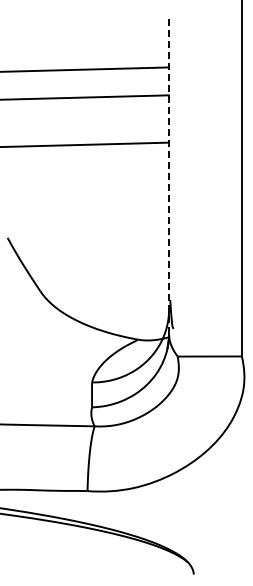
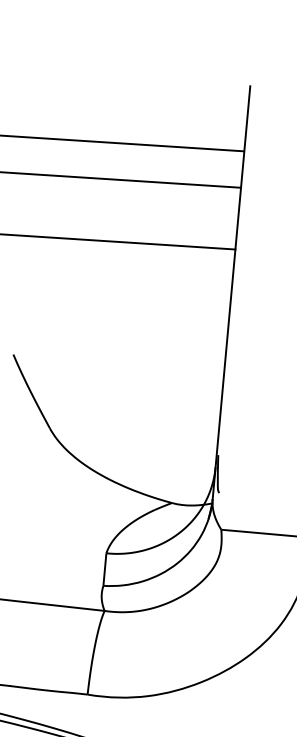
line: (169, 175) -> (232, 292), dashed -> solid

